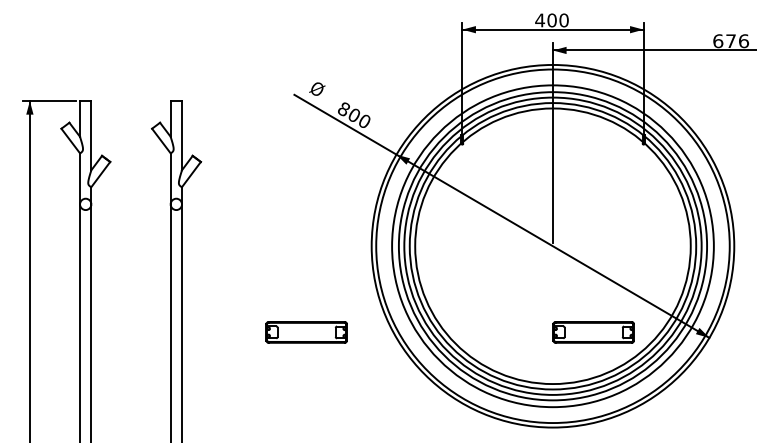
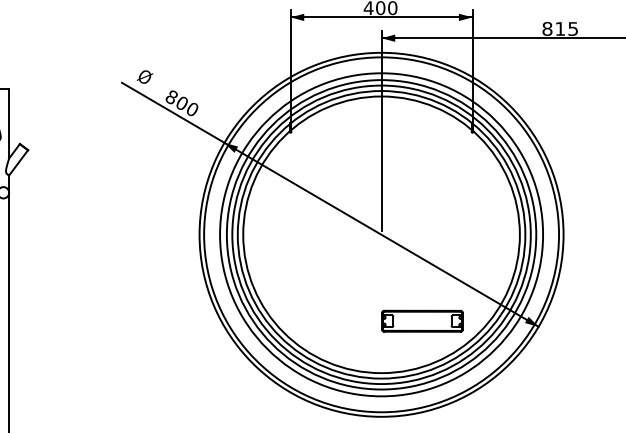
text: (731, 41) -> (560, 29), 676 -> 815
part: (306, 332) -> (134, 321), removed

